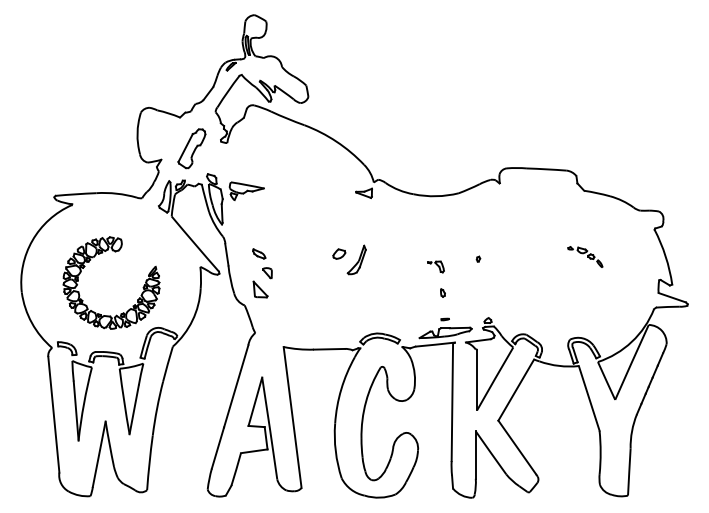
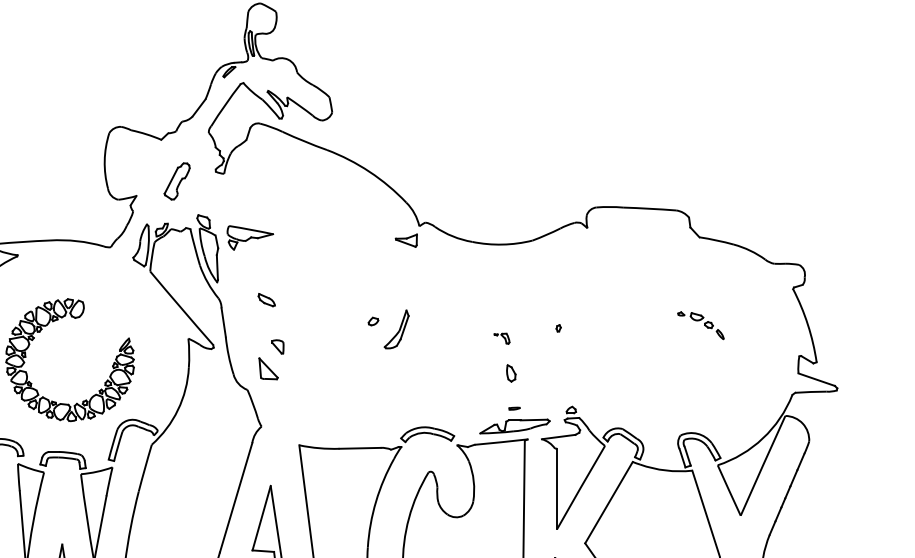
part: (191, 148) -> (176, 181), size x0.7
part: (259, 253) -> (267, 299), moved
part: (339, 253) -> (373, 320), size x0.6
part: (435, 266) -> (501, 338), size x0.7
part: (442, 292) -> (510, 372), size x1.6

